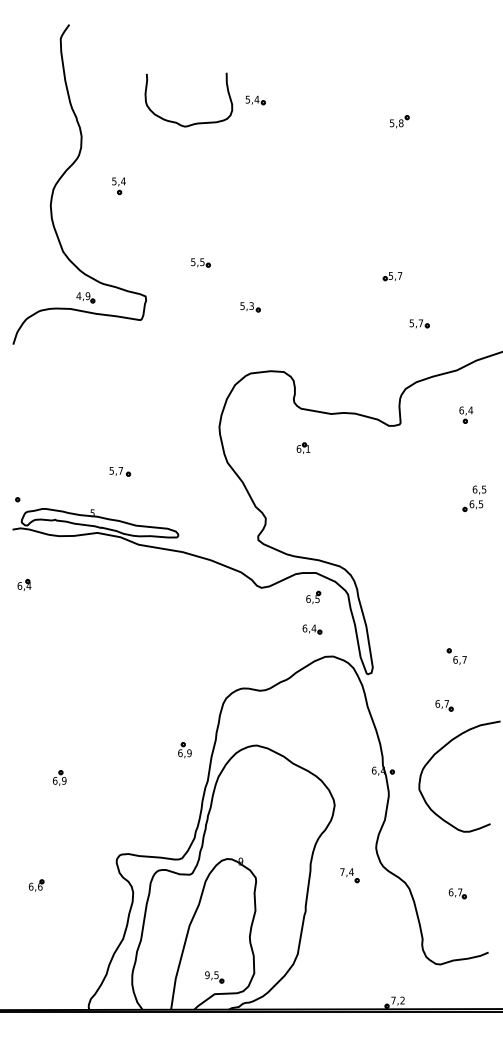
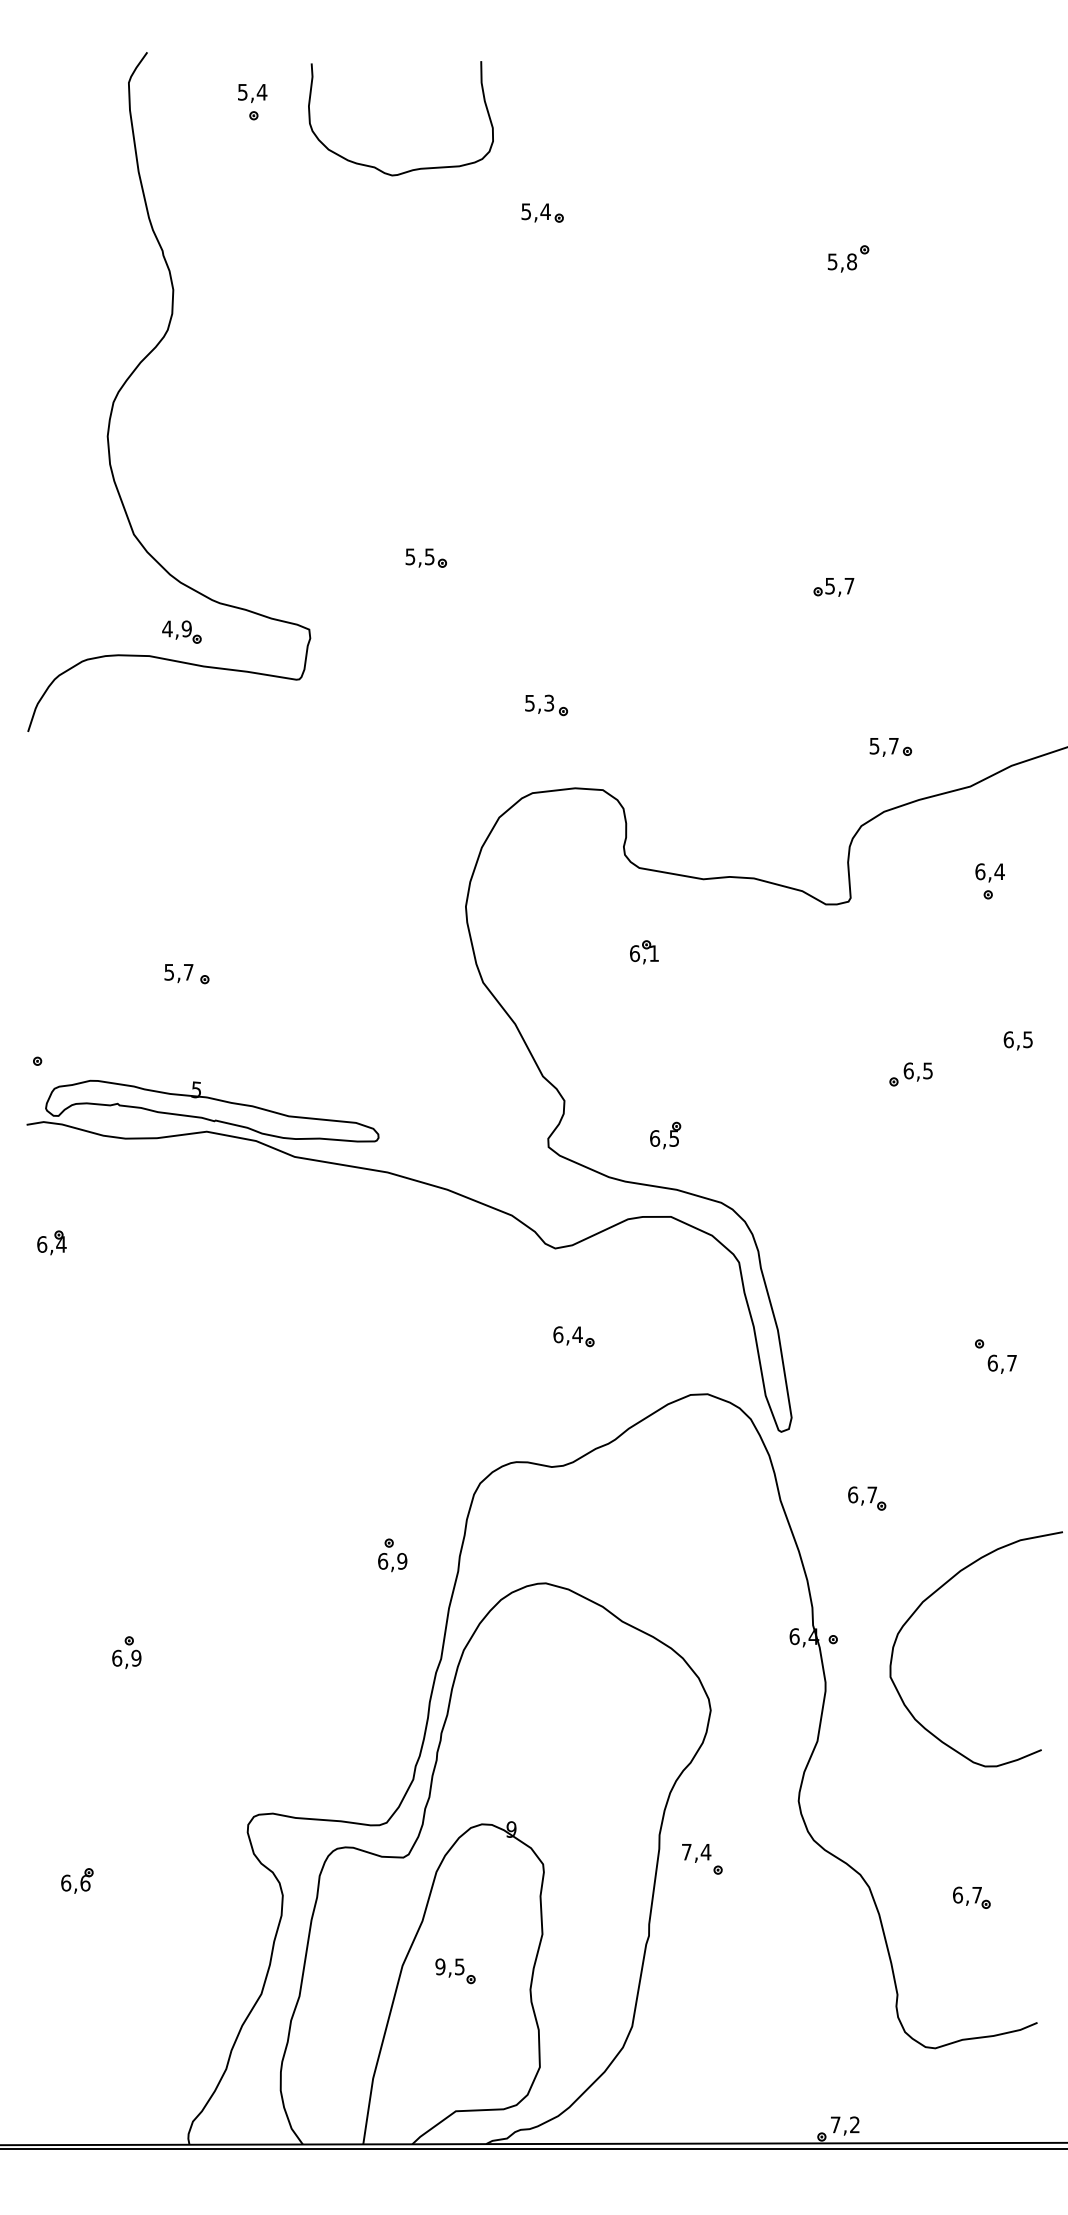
curve: (192, 123) -> (408, 168), moved
part: (118, 186) -> (251, 103), moved
part: (250, 307) -> (546, 706), moved
part: (419, 323) -> (890, 746), moved
part: (120, 471) -> (187, 973), moved
part: (472, 505) -> (909, 1073), moved
part: (313, 597) -> (665, 1135), moved
part: (312, 629) -> (574, 1336), moved
part: (456, 656) -> (994, 1355), moved
part: (444, 705) -> (867, 1498), moved
part: (184, 750) -> (391, 1555), moved
part: (349, 875) -> (701, 1859), moved
part: (214, 977) -> (455, 1971), moved

